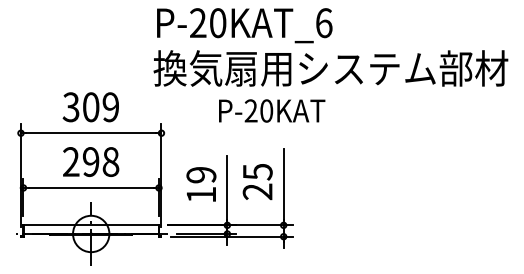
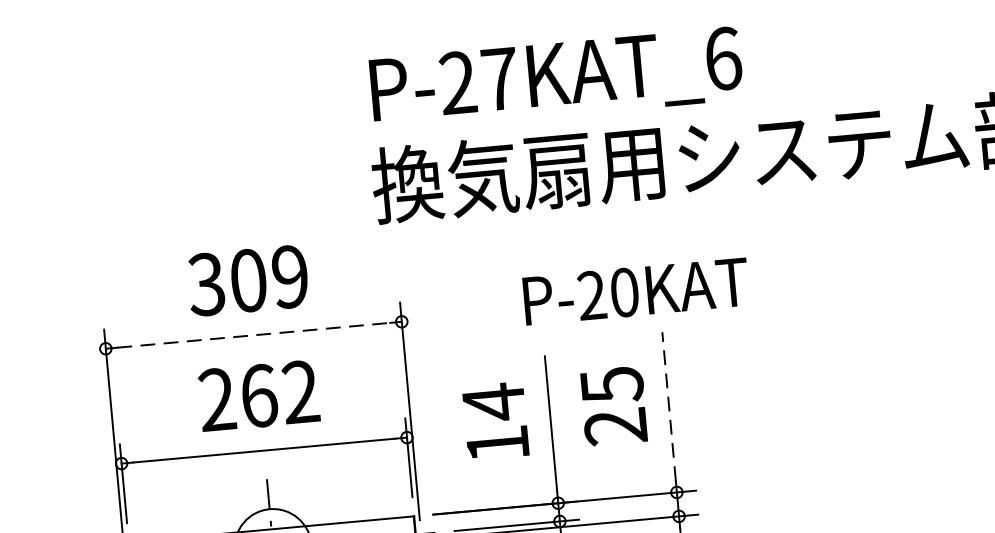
text: (218, 23) -> (500, 79), P-20KAT_6 -> P-27KAT_6
text: (272, 110) -> (636, 290), moved
line: (91, 133) -> (254, 335), solid -> dashed
text: (100, 162) -> (278, 395), 298 -> 262
text: (201, 175) -> (494, 403), 19 -> 14
line: (283, 184) -> (668, 406), solid -> dashed

